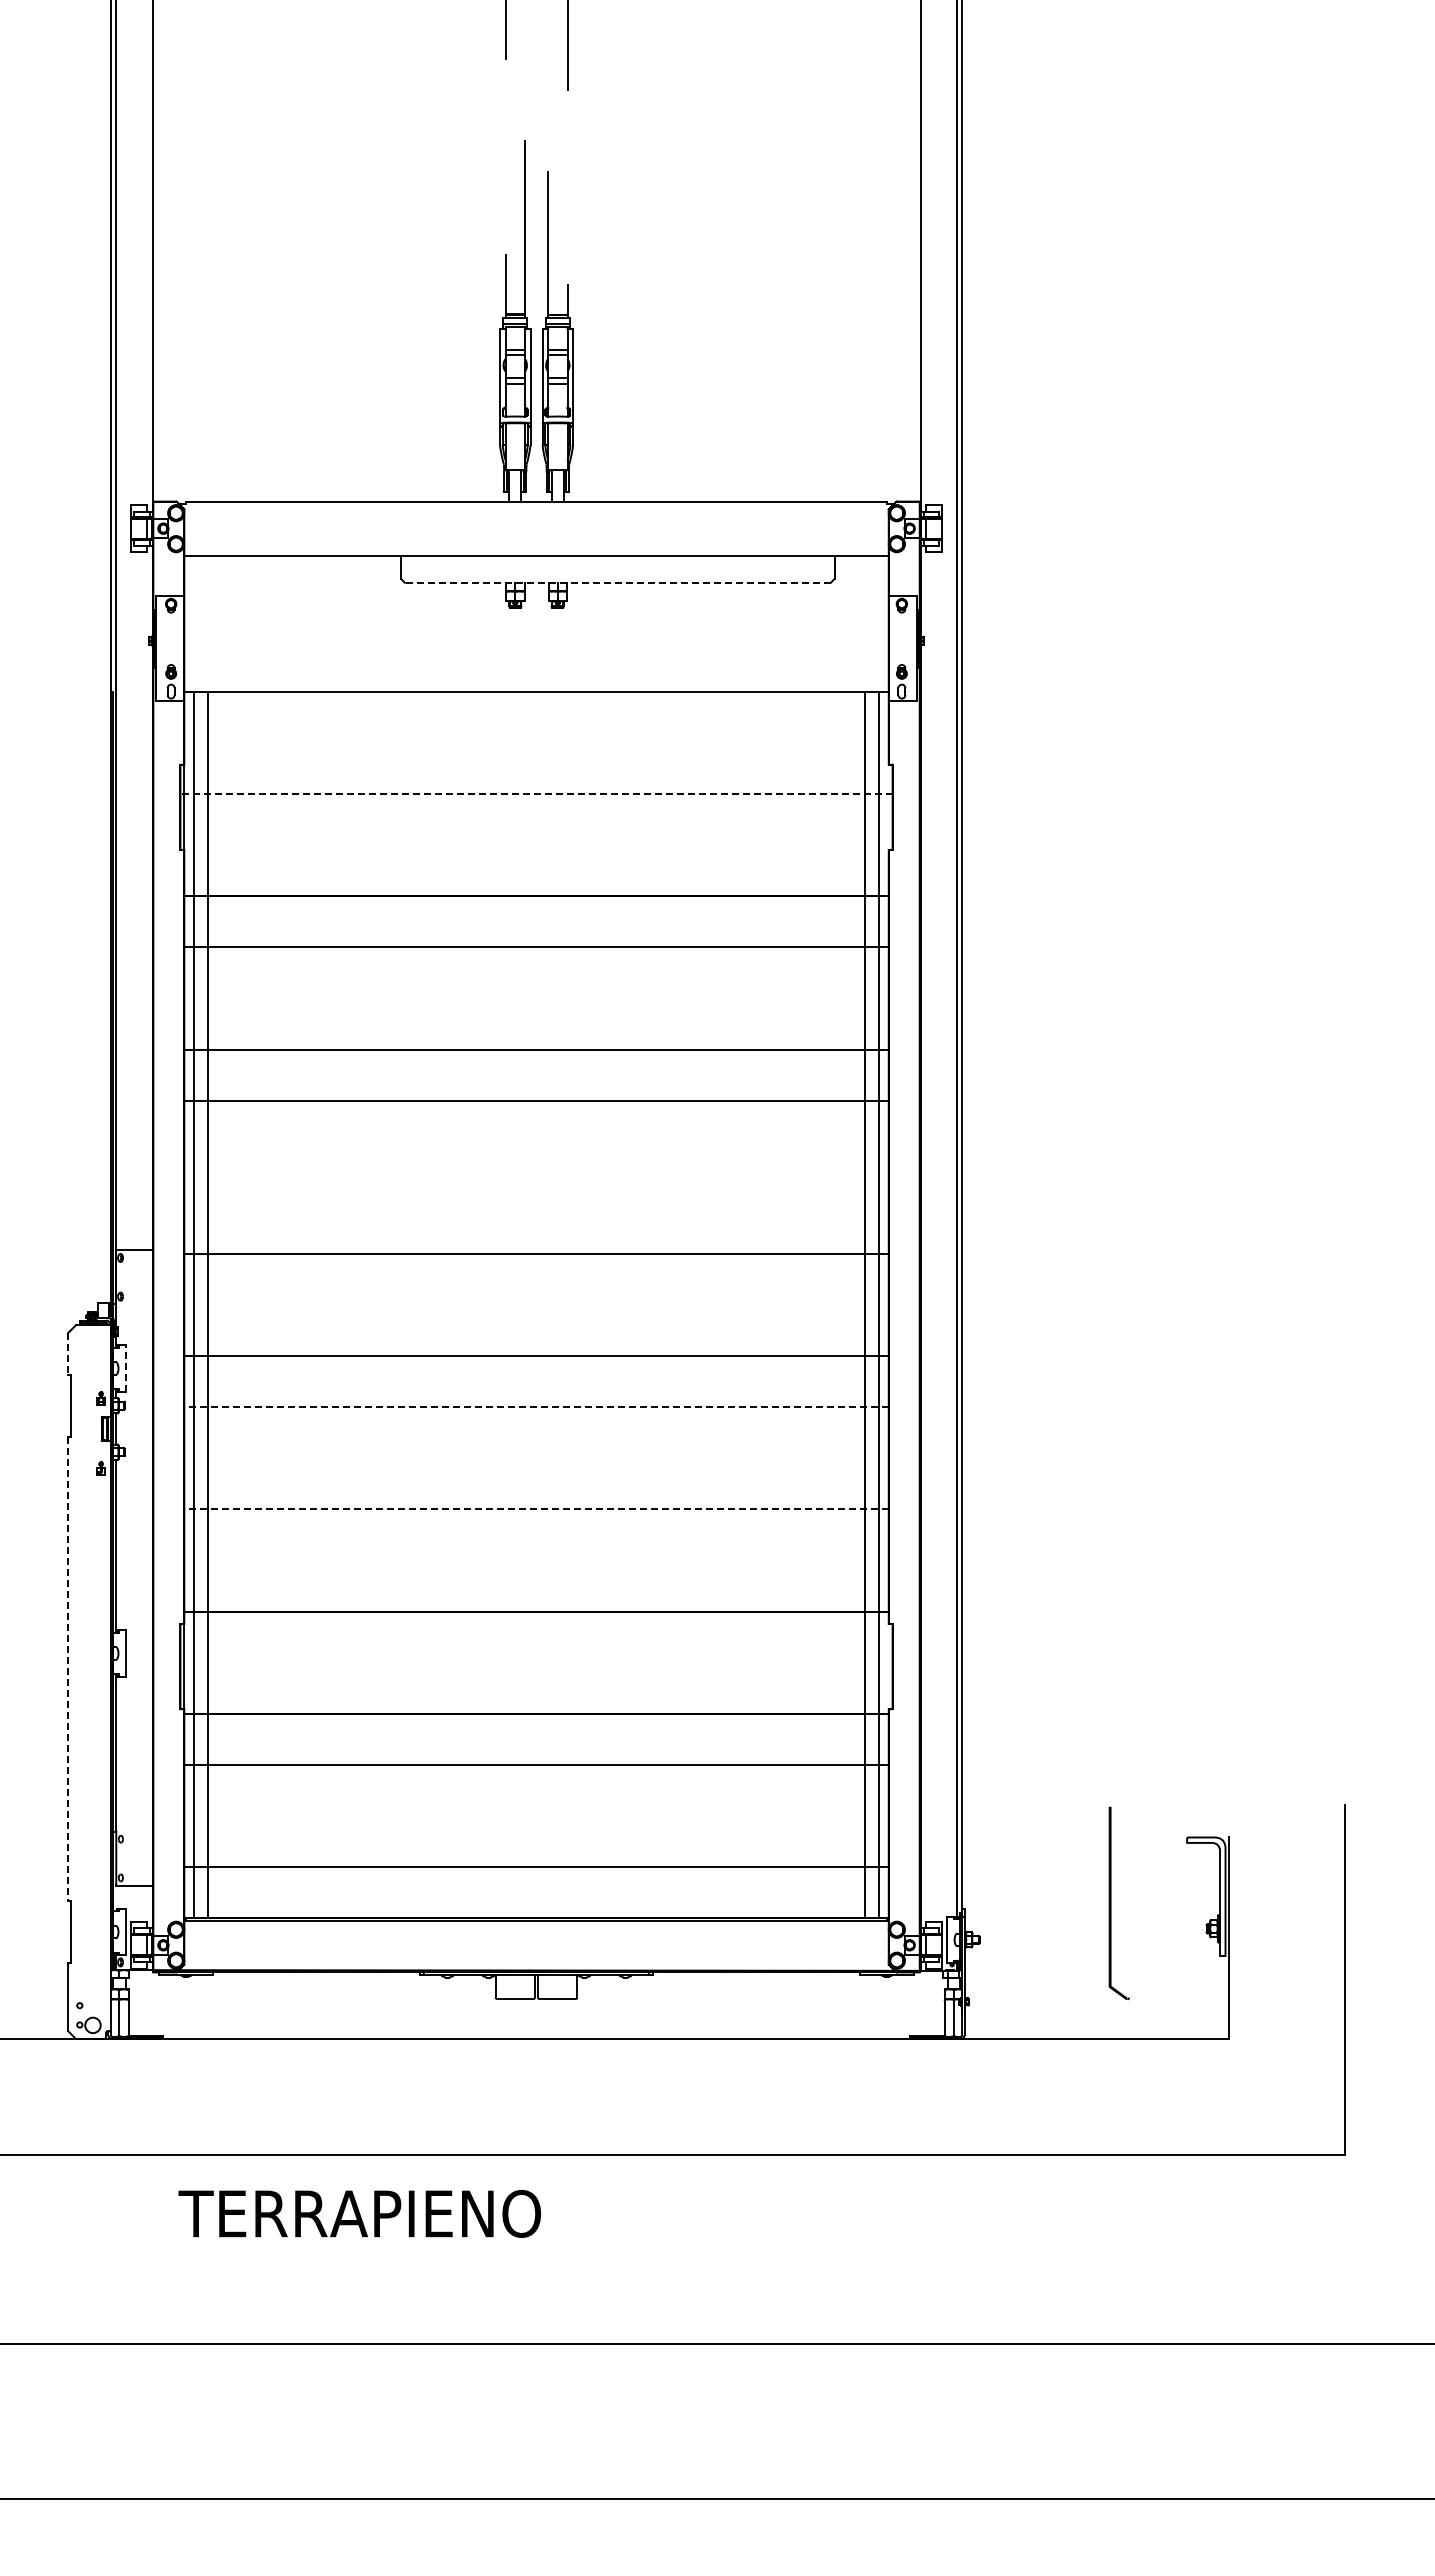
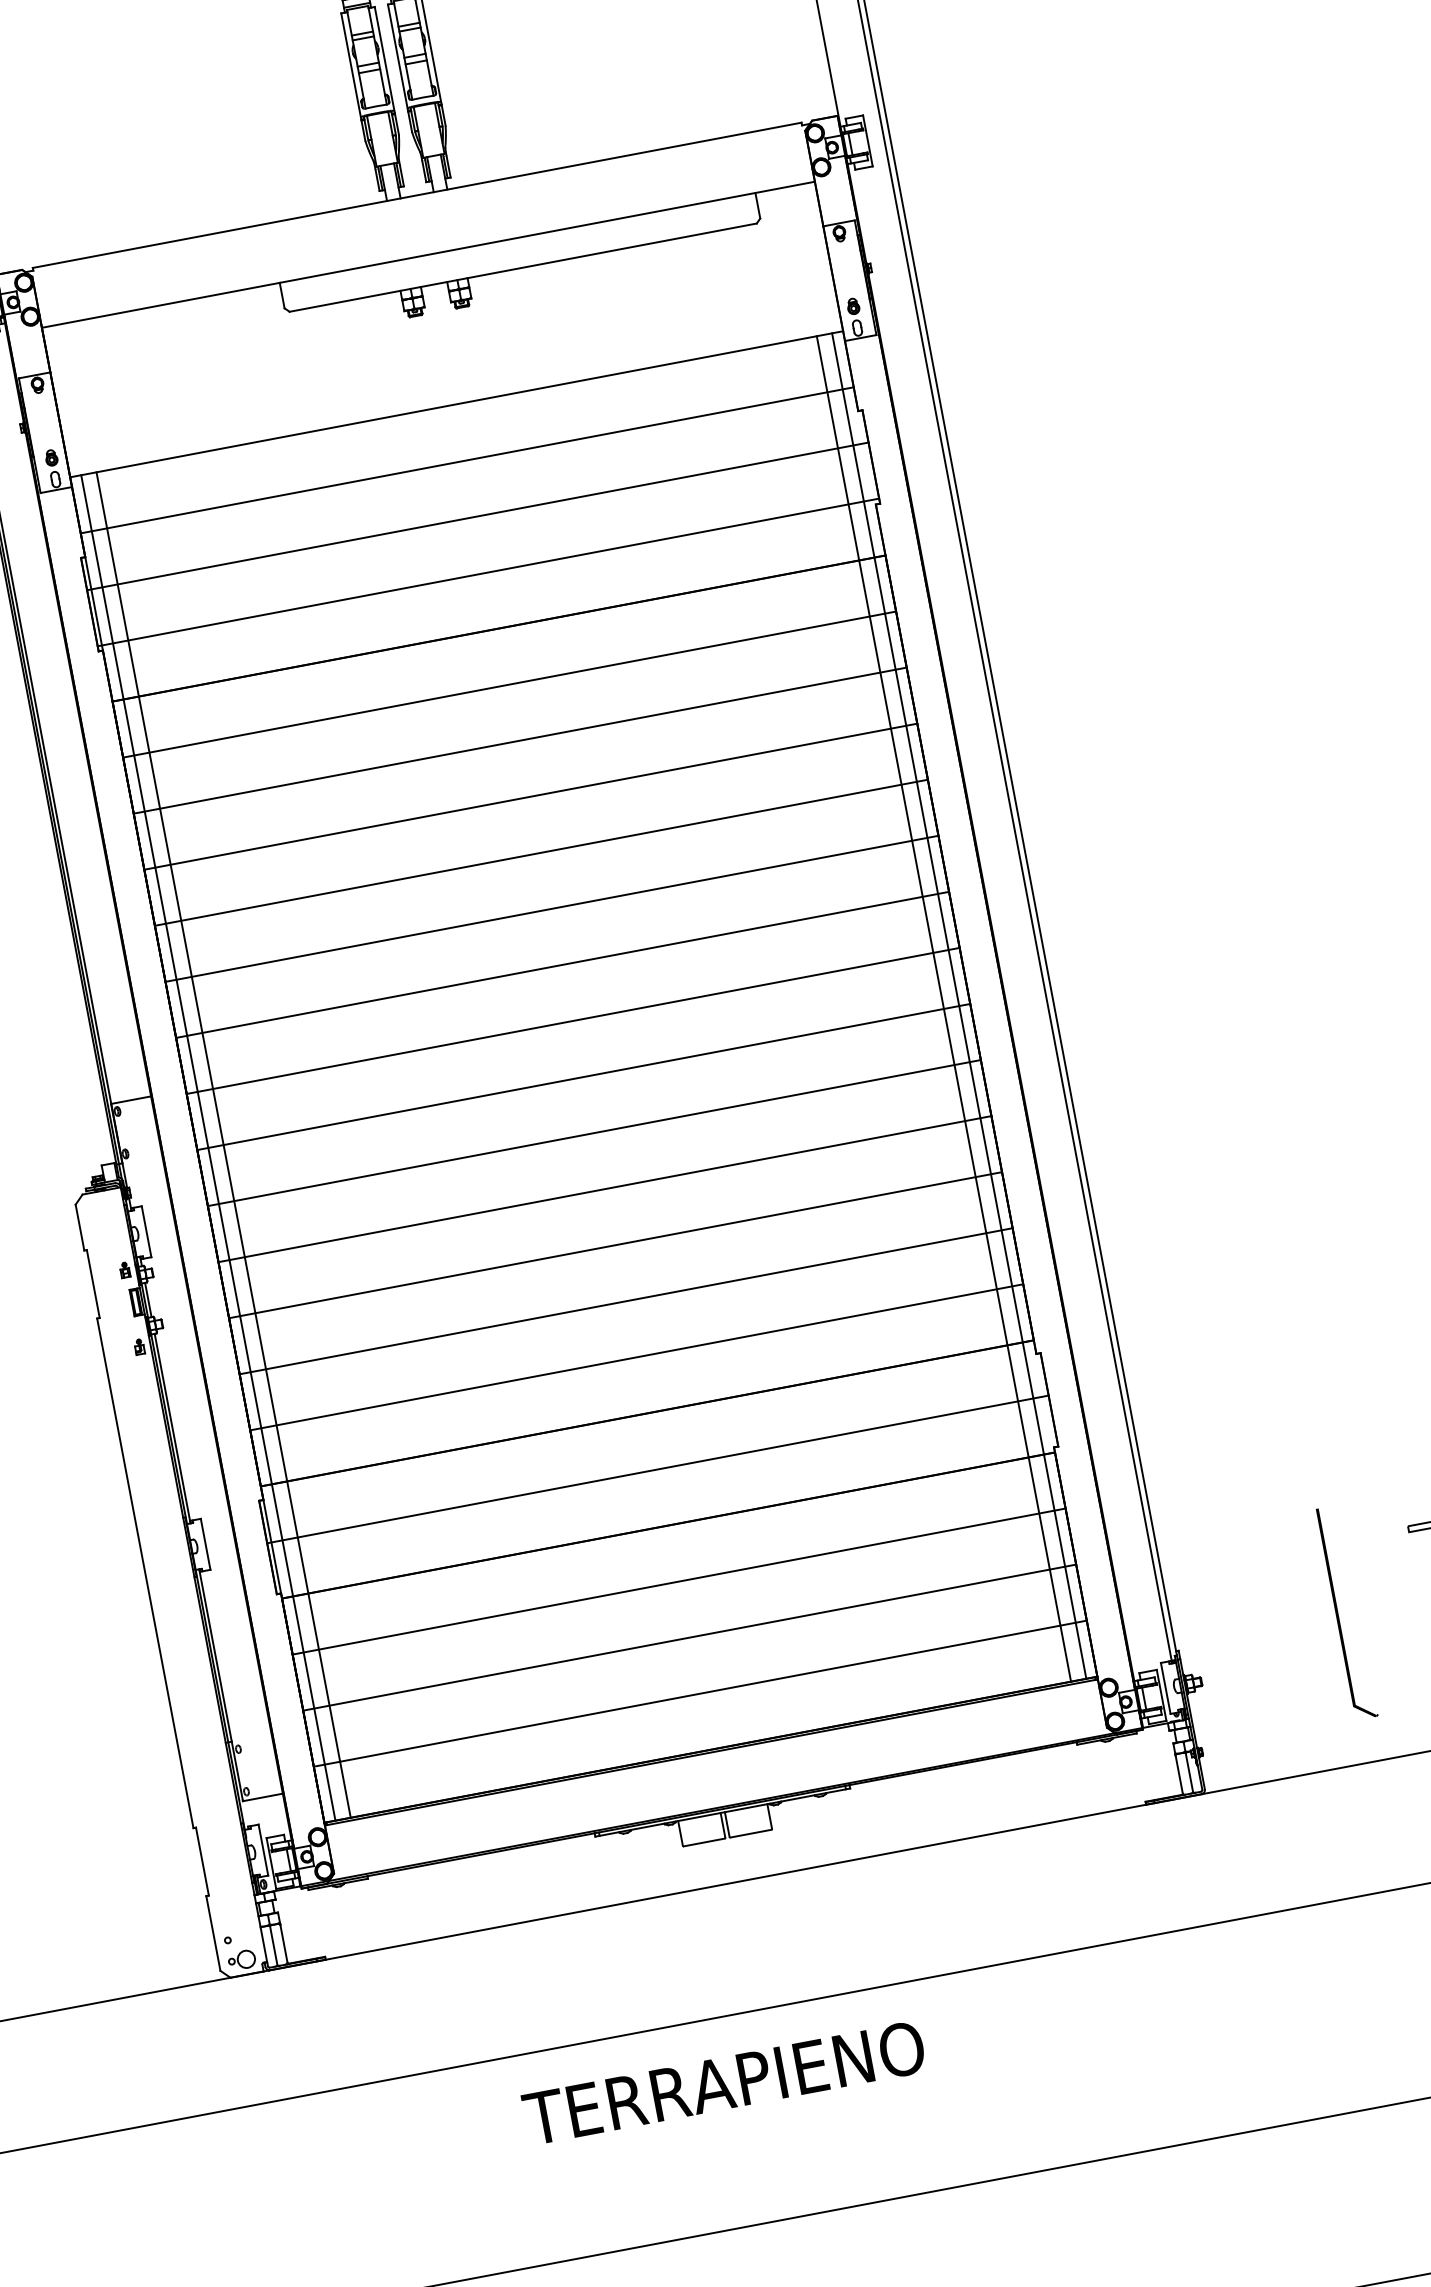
line: (617, 582) -> (522, 267), dashed -> solid
line: (536, 743) -> (467, 460), added
line: (536, 794) -> (477, 516), dashed -> solid
line: (536, 845) -> (488, 572), added
line: (536, 998) -> (520, 740), added
line: (536, 1151) -> (551, 908), added
line: (536, 1202) -> (562, 964), added
line: (536, 1305) -> (583, 1077), added
line: (68, 1353) -> (80, 1227), dashed -> solid
line: (126, 1368) -> (146, 1231), dashed -> solid
line: (536, 1407) -> (604, 1189), dashed -> solid
line: (536, 1458) -> (615, 1245), added
line: (536, 1509) -> (626, 1301), dashed -> solid
line: (536, 1560) -> (636, 1357), added
line: (536, 1662) -> (657, 1469), added
line: (68, 1669) -> (145, 1573), dashed -> solid
line: (536, 1816) -> (689, 1638), added
text: (359, 2213) -> (723, 2082), moved

